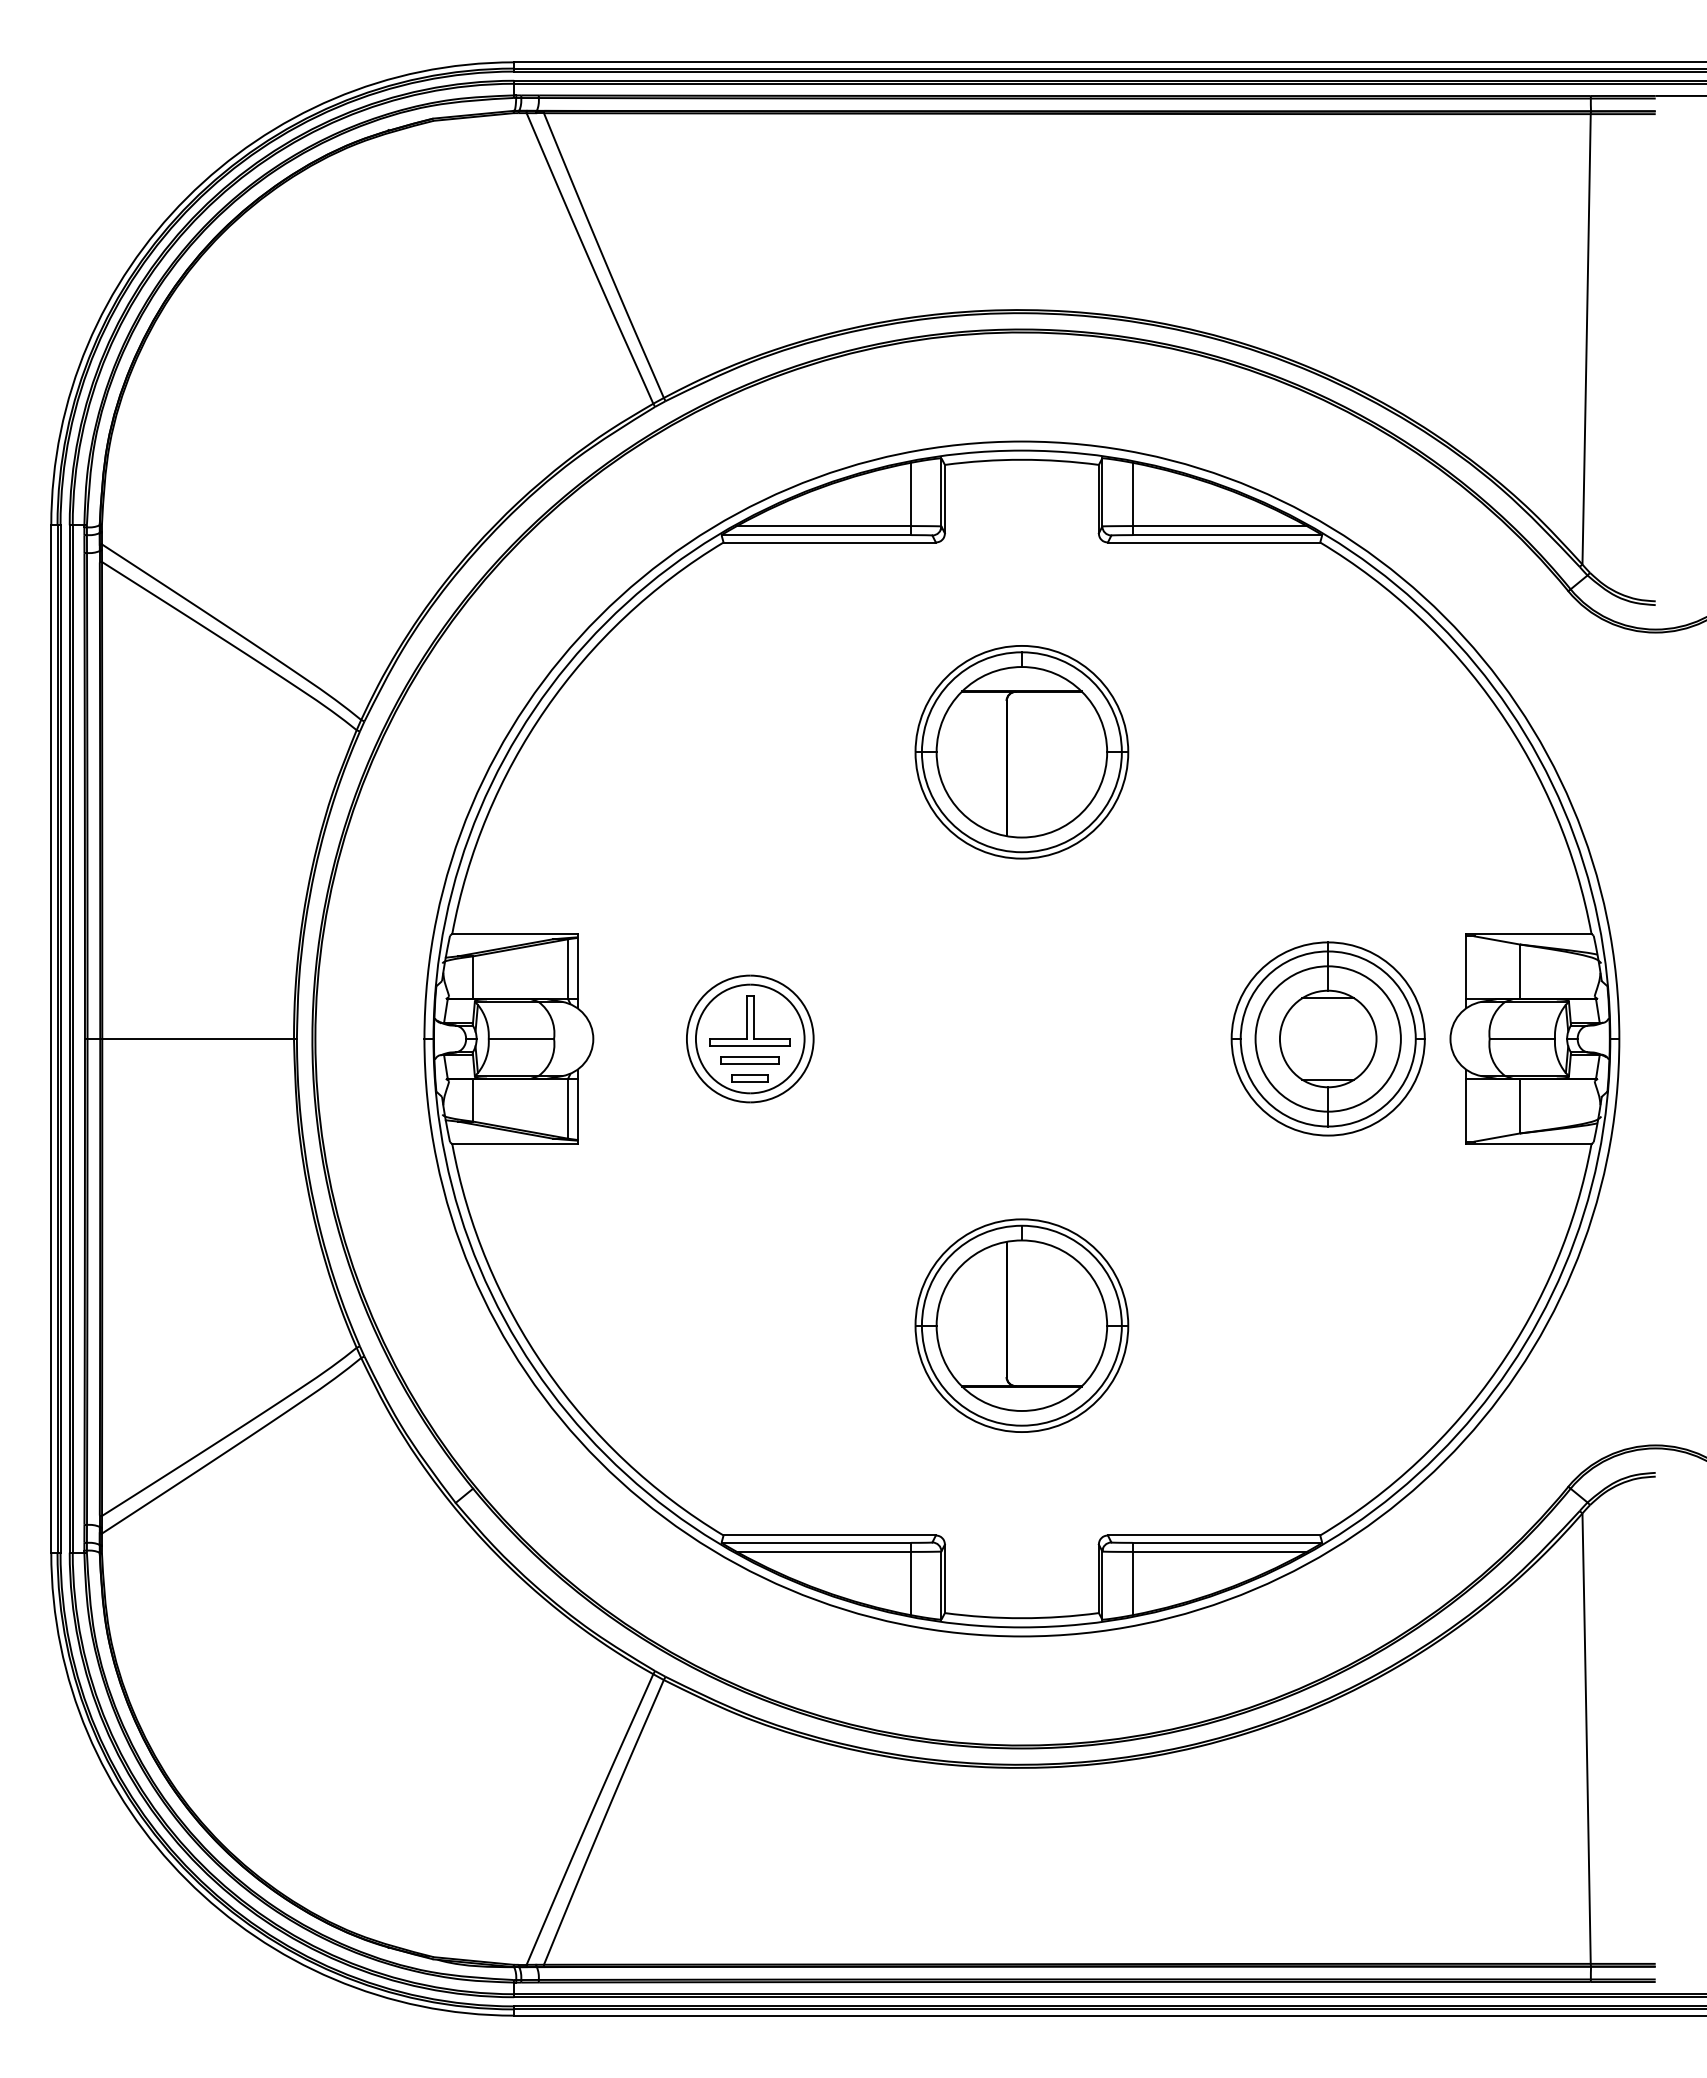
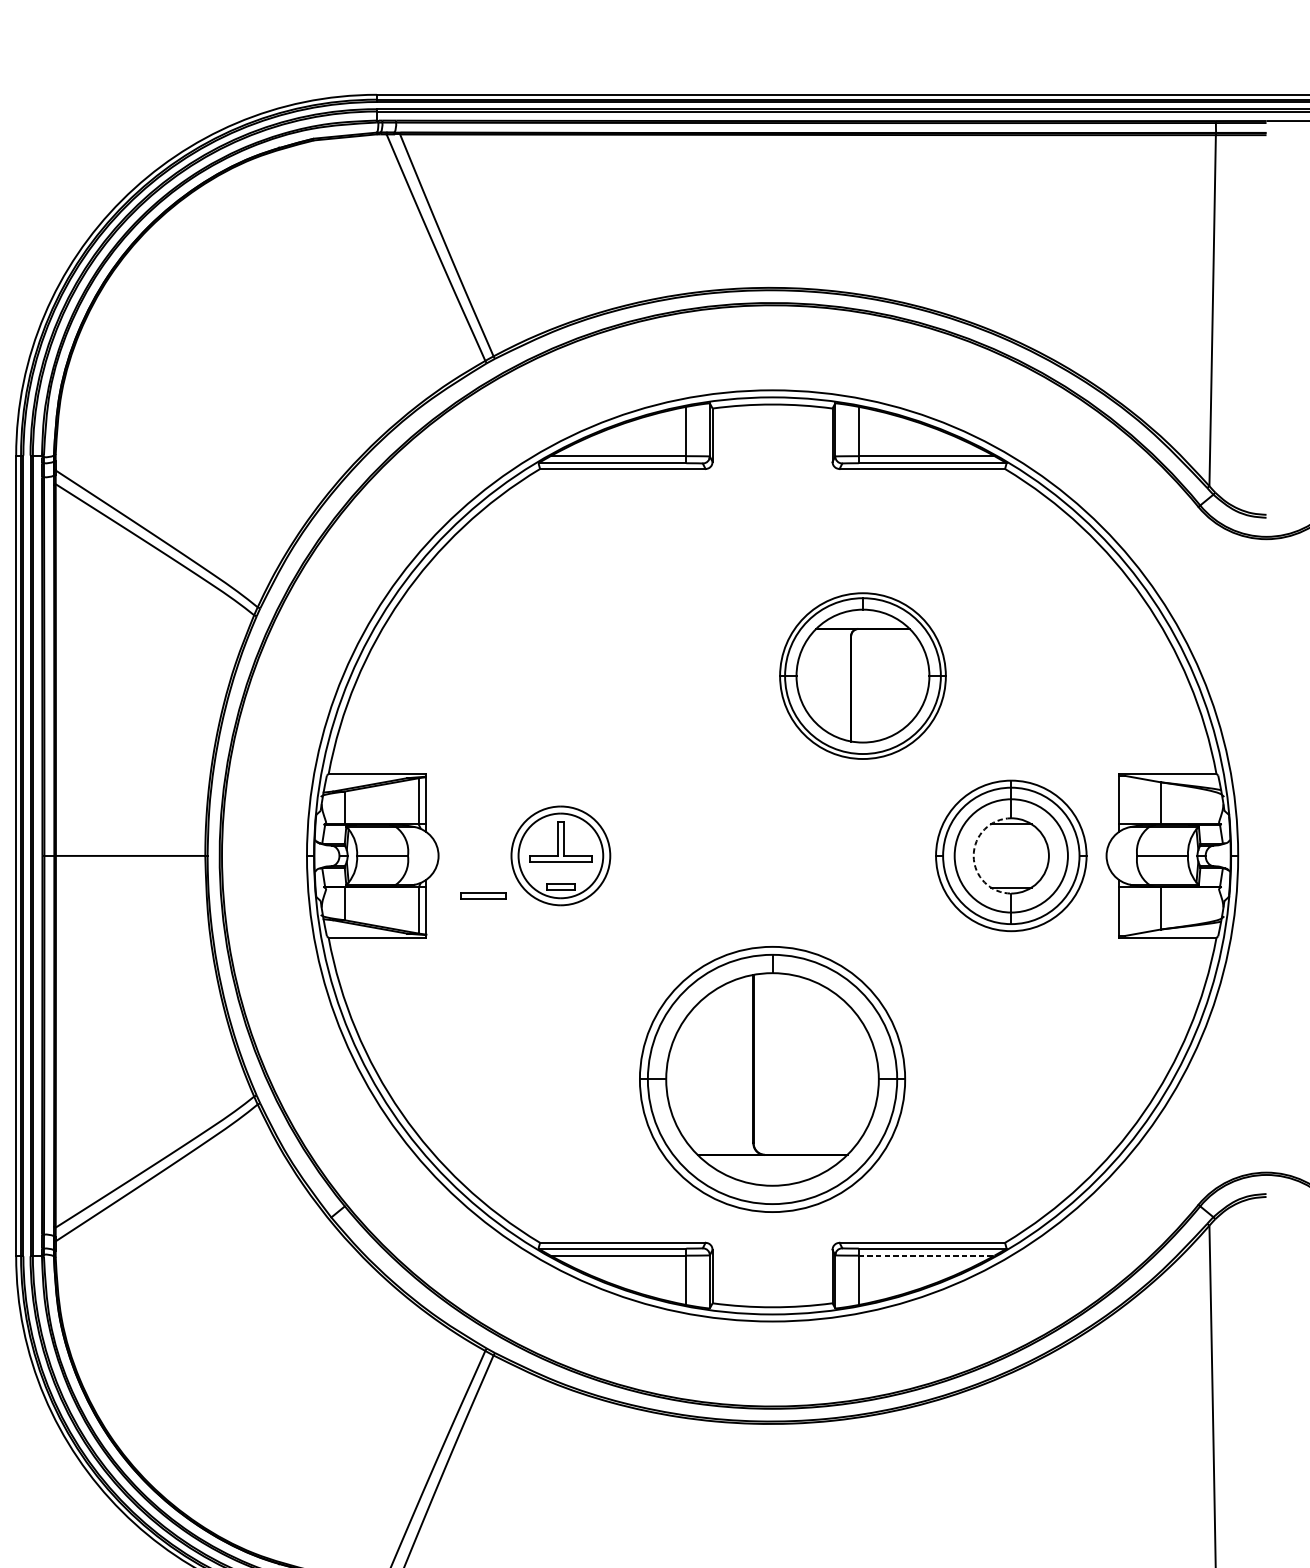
part: (1021, 752) -> (862, 676), moved
arc: (1279, 1039) -> (973, 856), solid -> dashed
part: (749, 1060) -> (483, 896), moved
part: (1021, 1325) -> (772, 1079), size x1.6
line: (1220, 1551) -> (927, 1255), solid -> dashed

